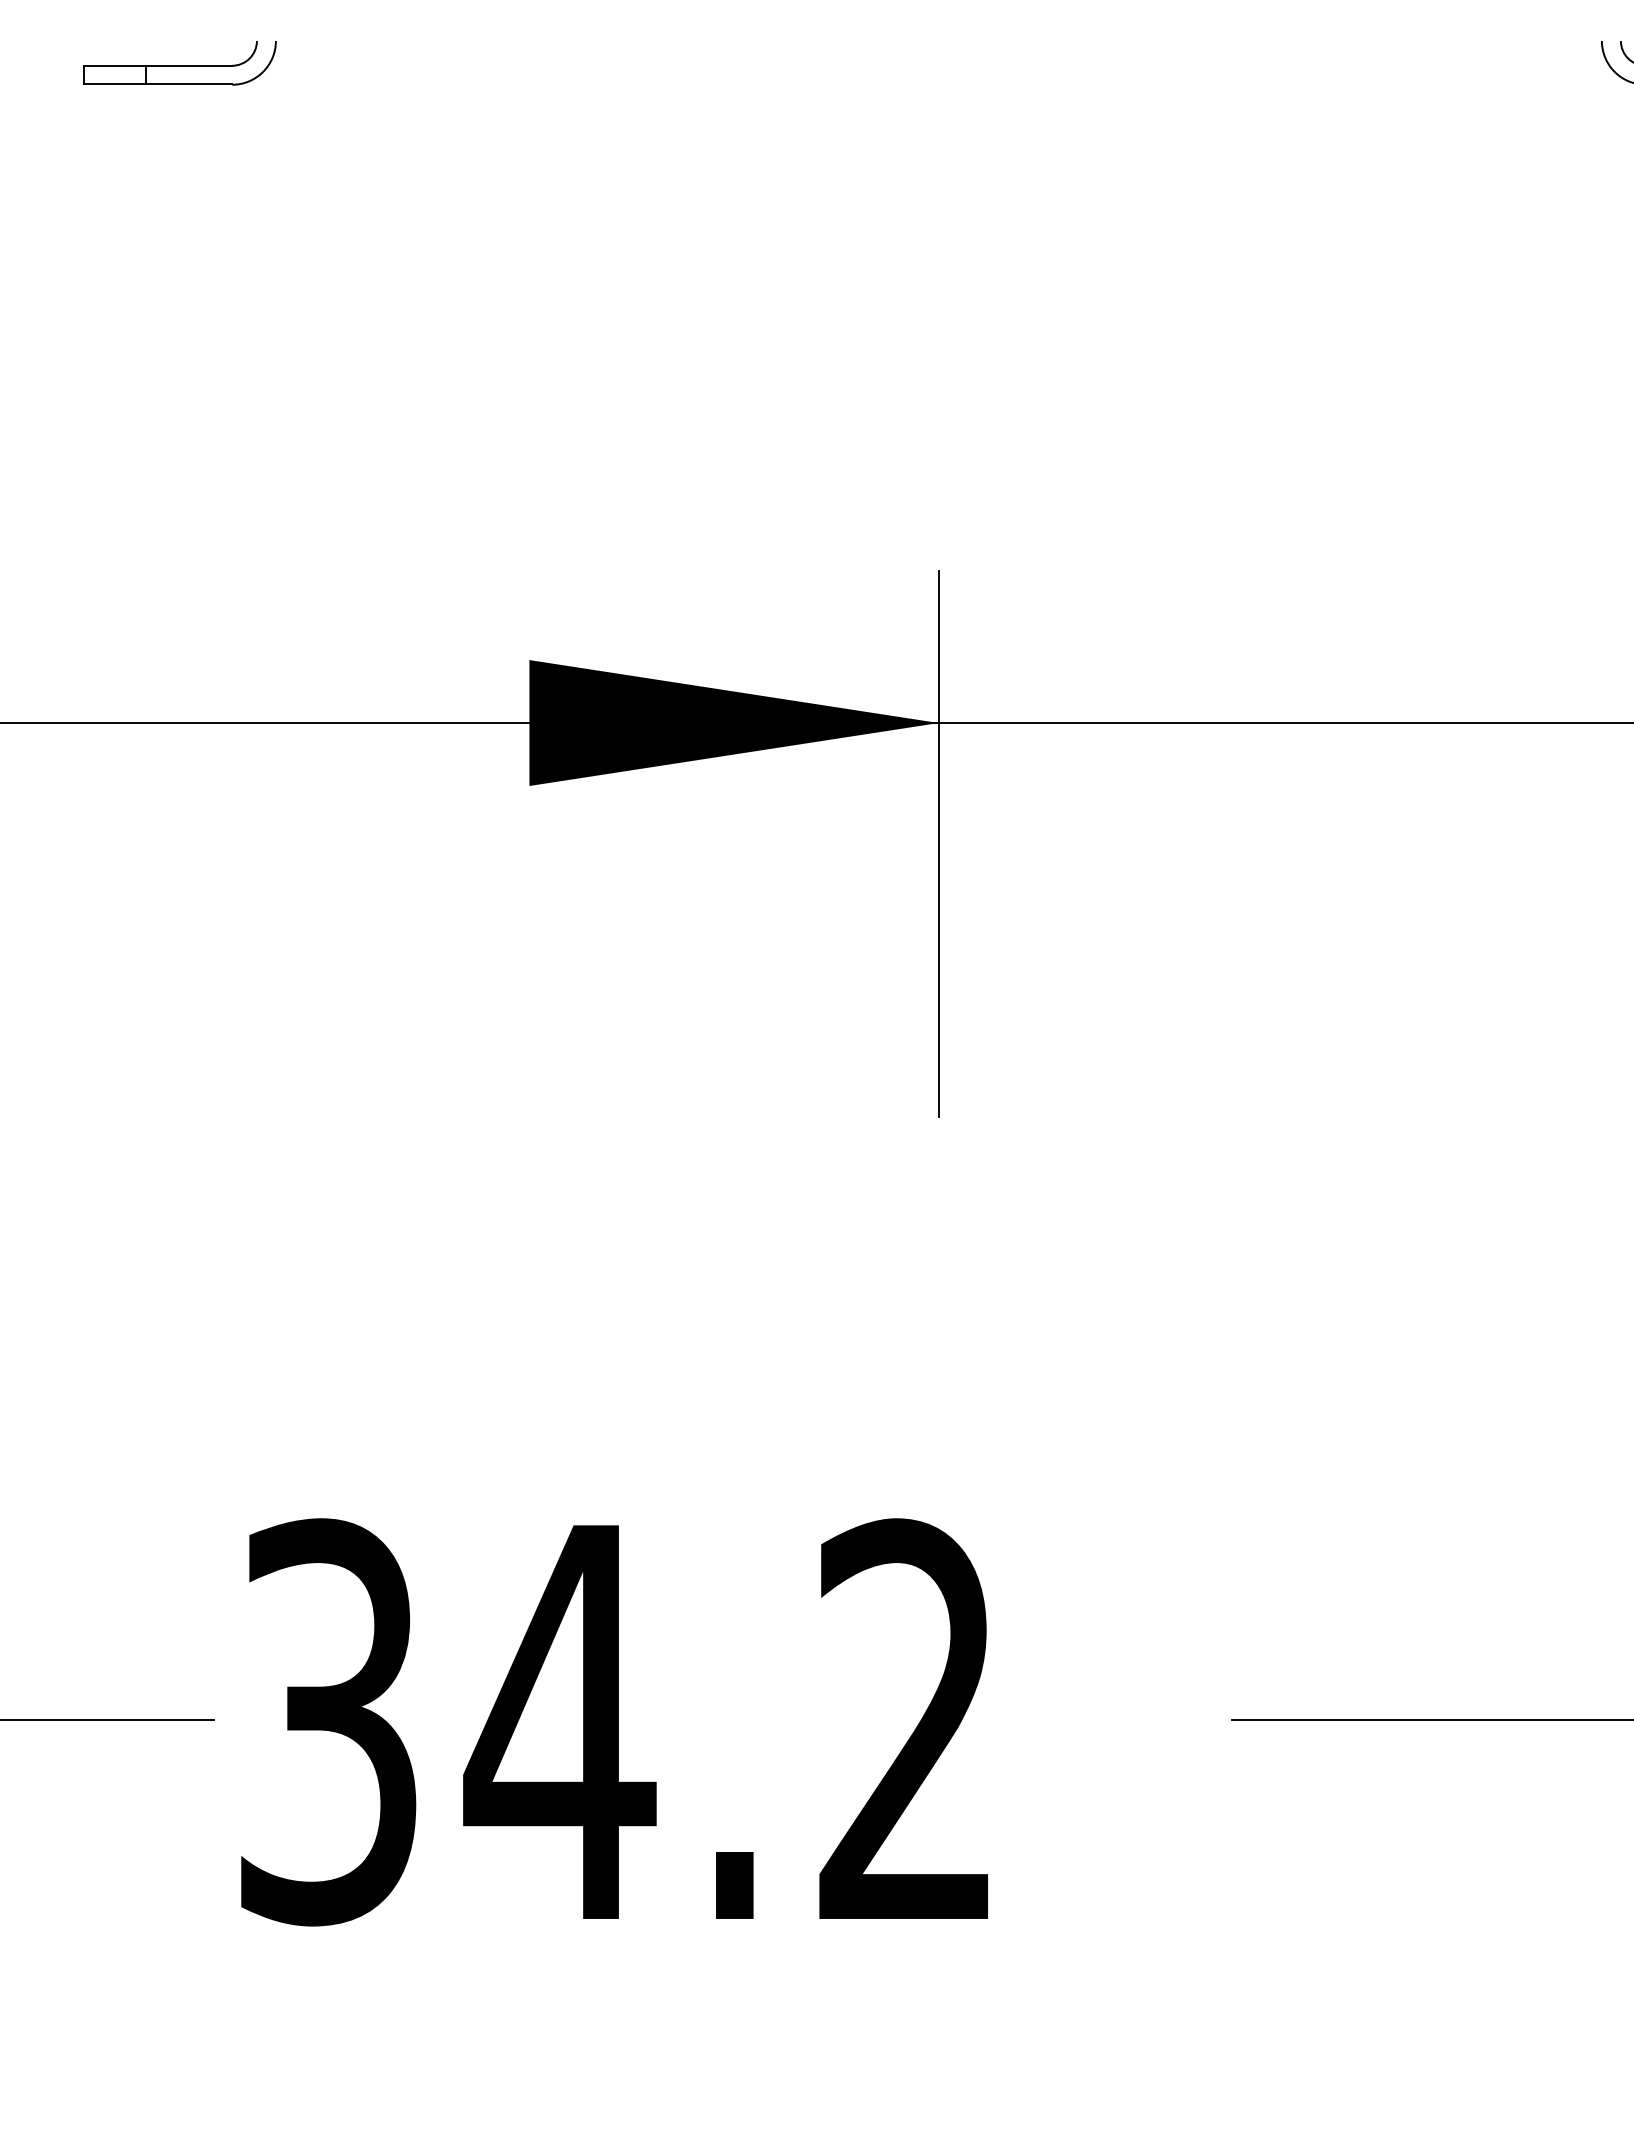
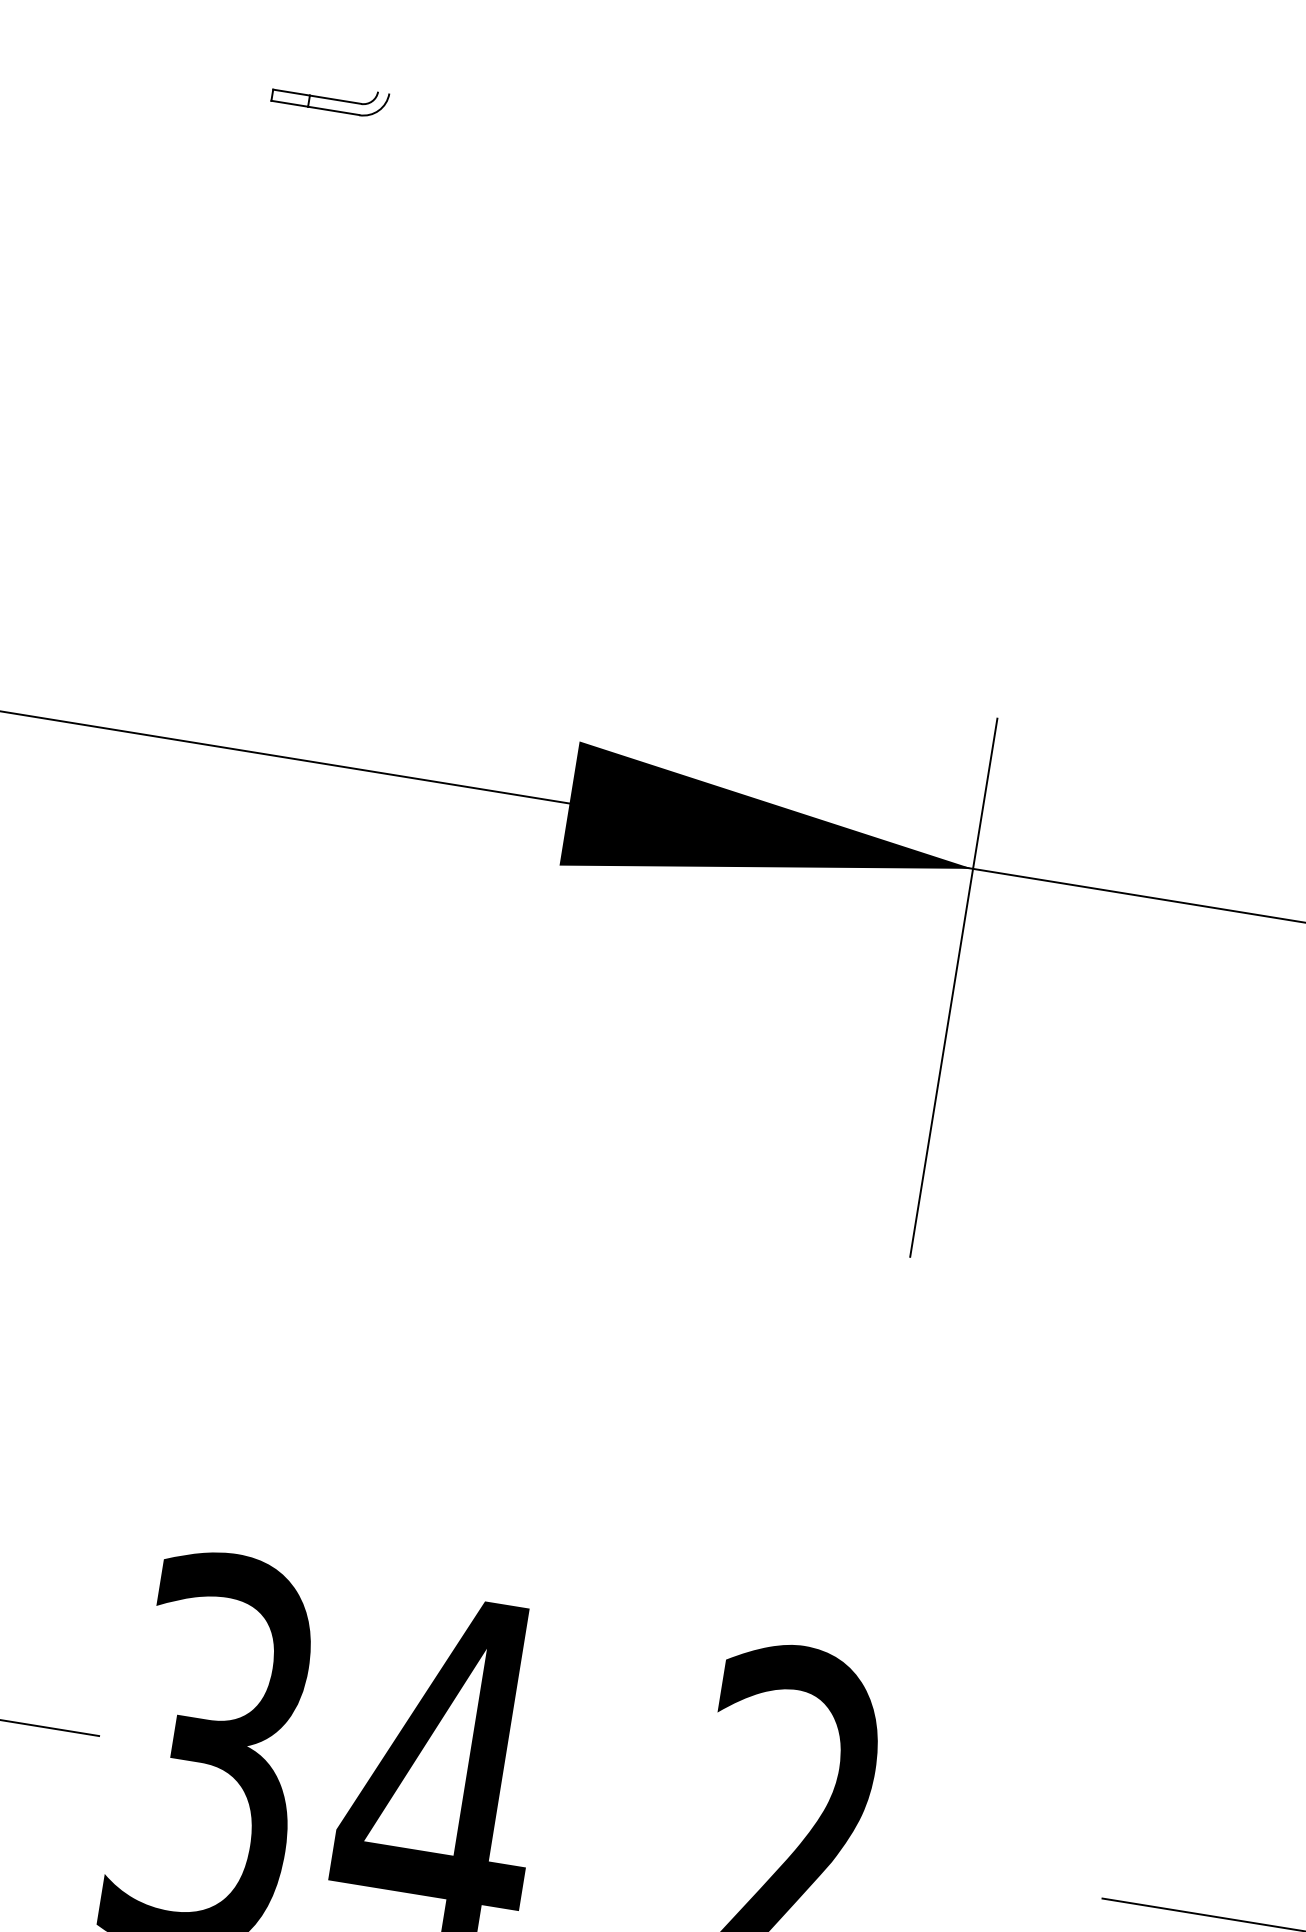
part: (179, 63) -> (329, 97), size x0.6

